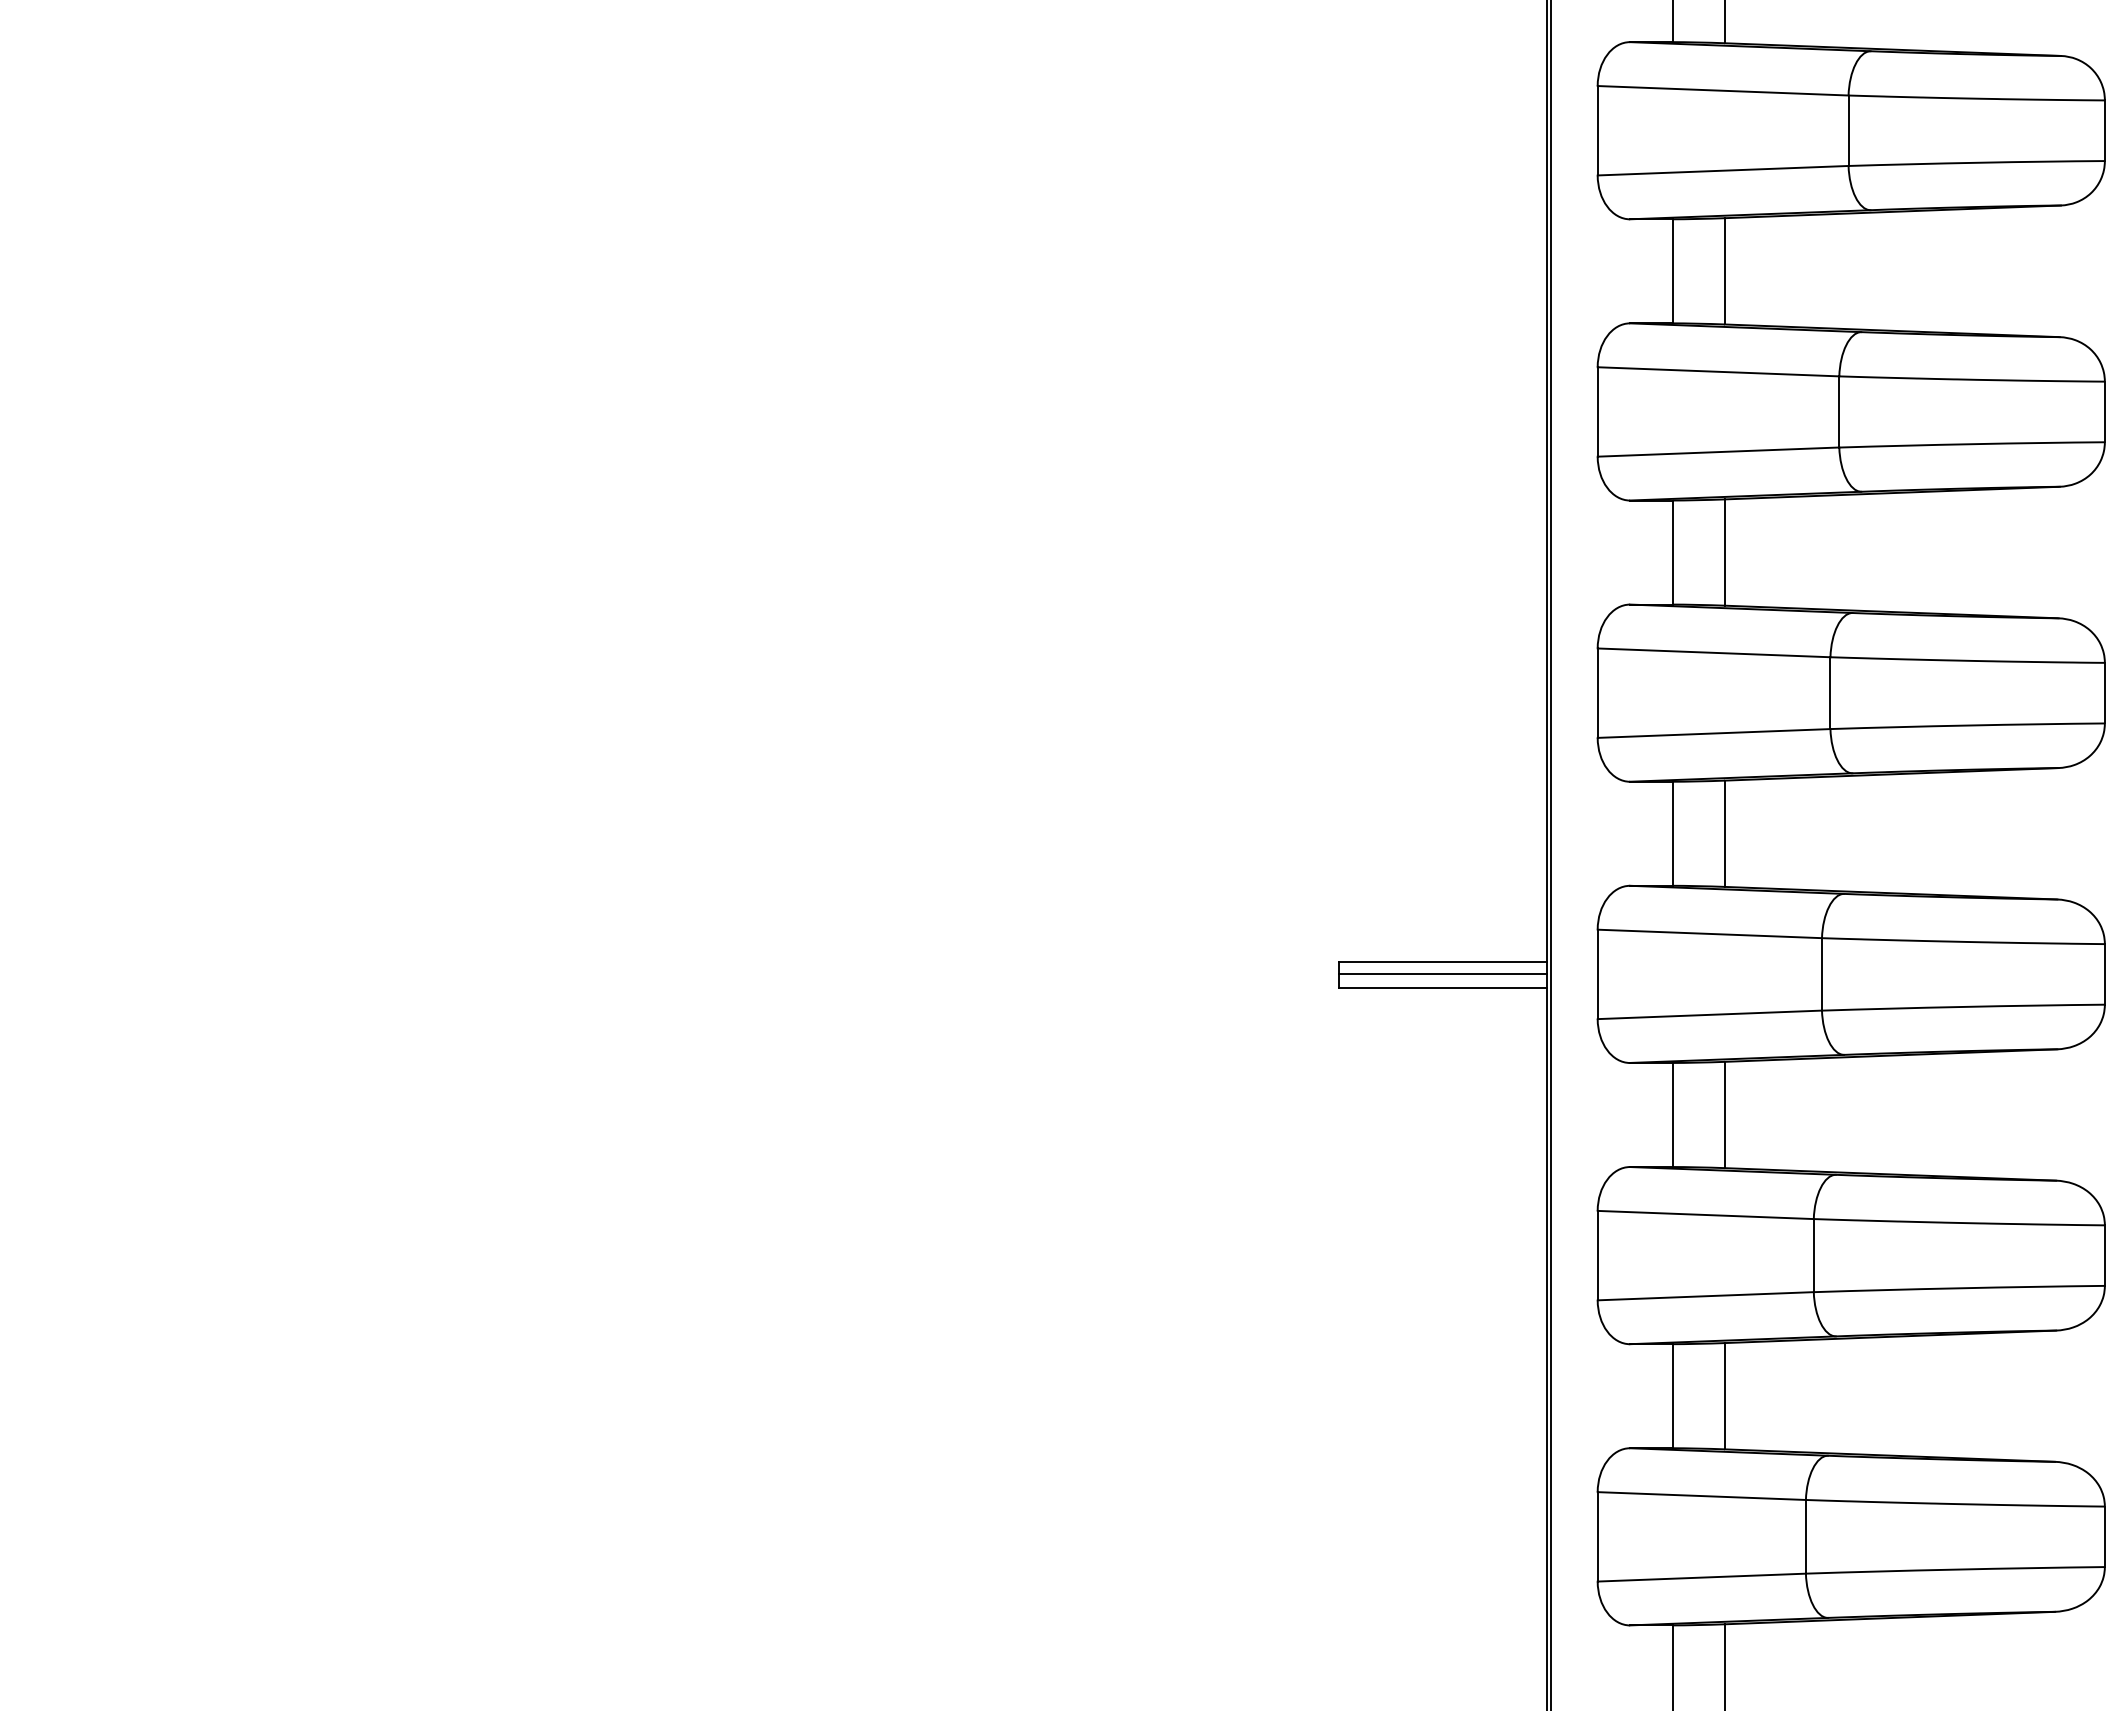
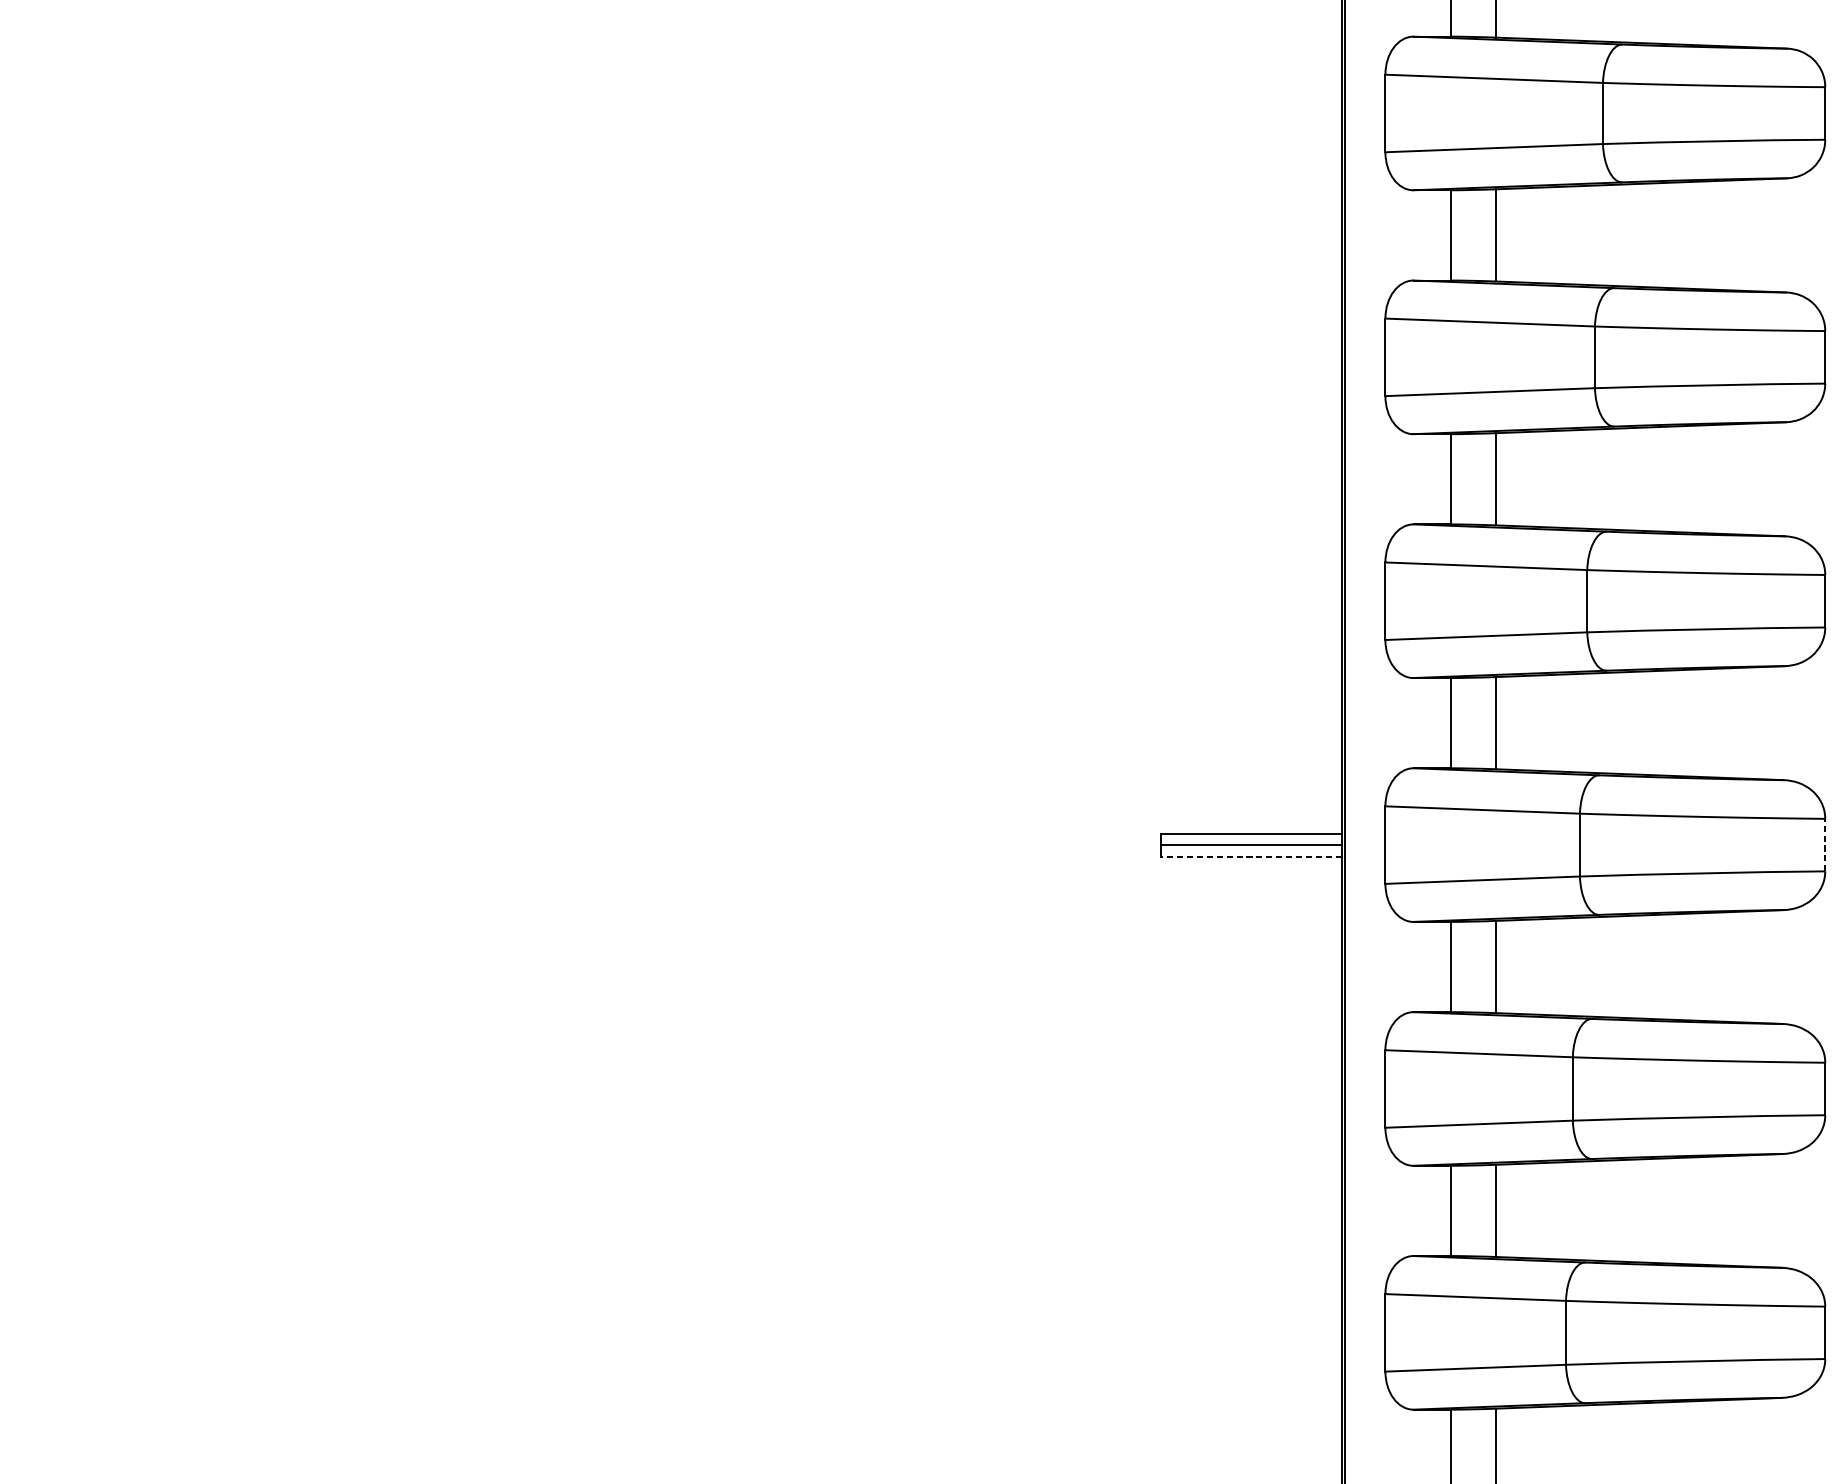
line: (2104, 973) -> (1824, 844), solid -> dashed
line: (1442, 987) -> (1250, 856), solid -> dashed

